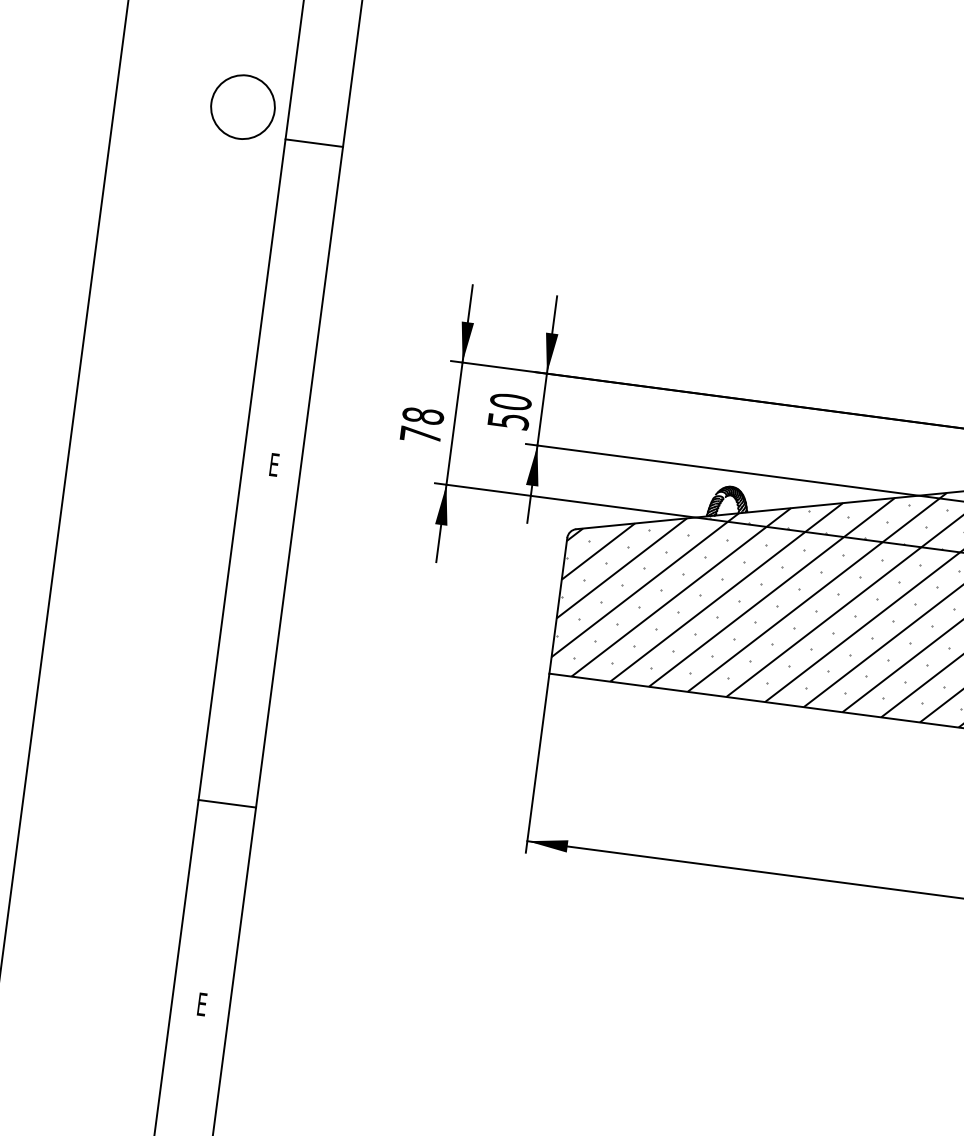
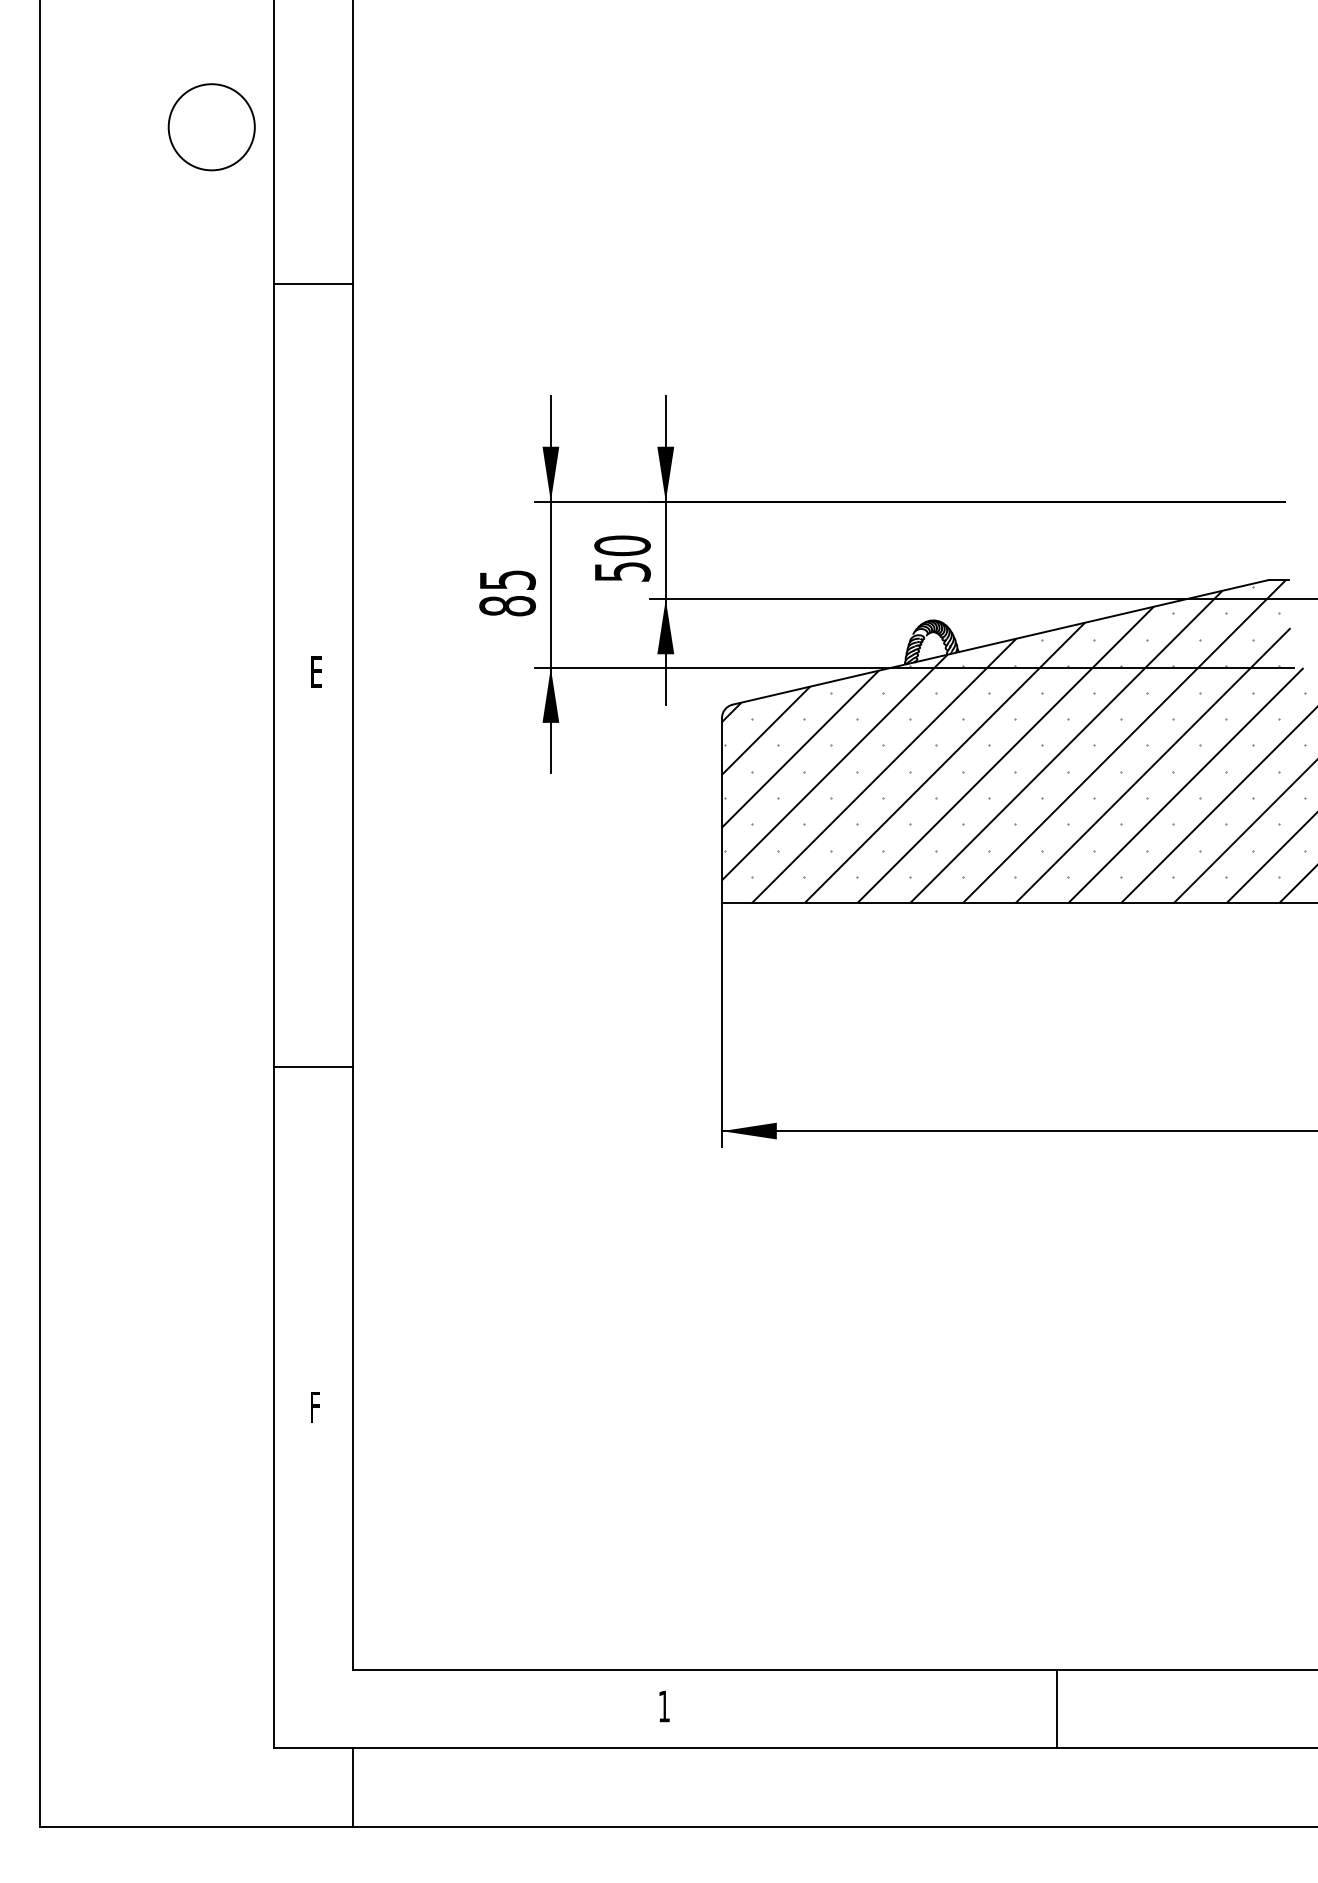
circle: (242, 107) -> (211, 127), moved
line: (314, 142) -> (313, 283), moved
text: (421, 425) -> (507, 593), 78 -> 85
line: (227, 803) -> (313, 1066), moved
text: (202, 1004) -> (315, 1407), E -> F

